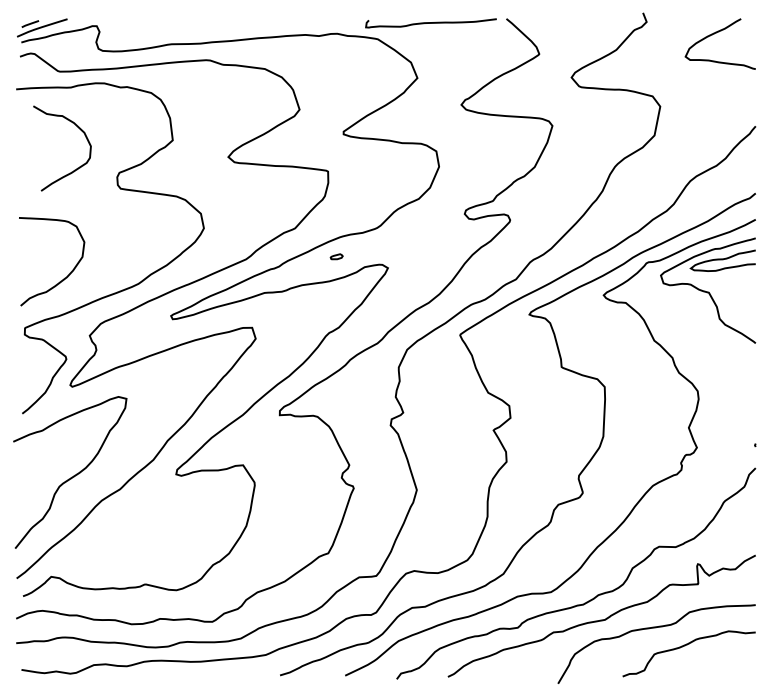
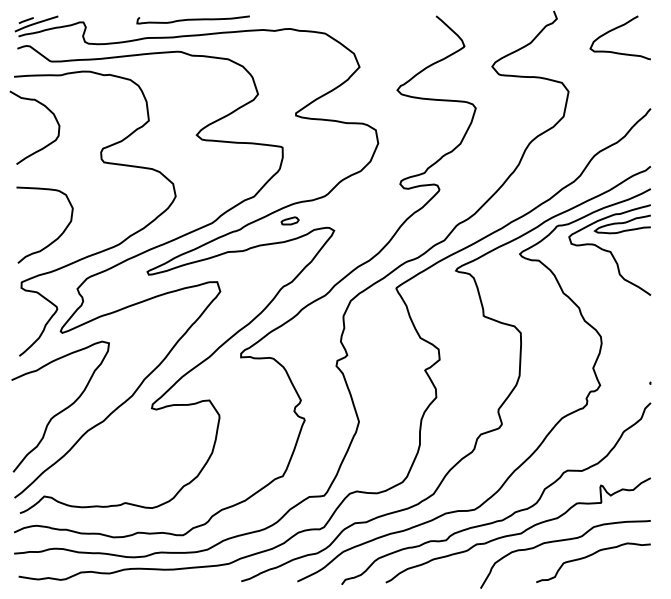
curve: (430, 22) -> (192, 19), moved
curve: (74, 169) -> (45, 145), moved
part: (336, 256) -> (289, 220), size x1.67

